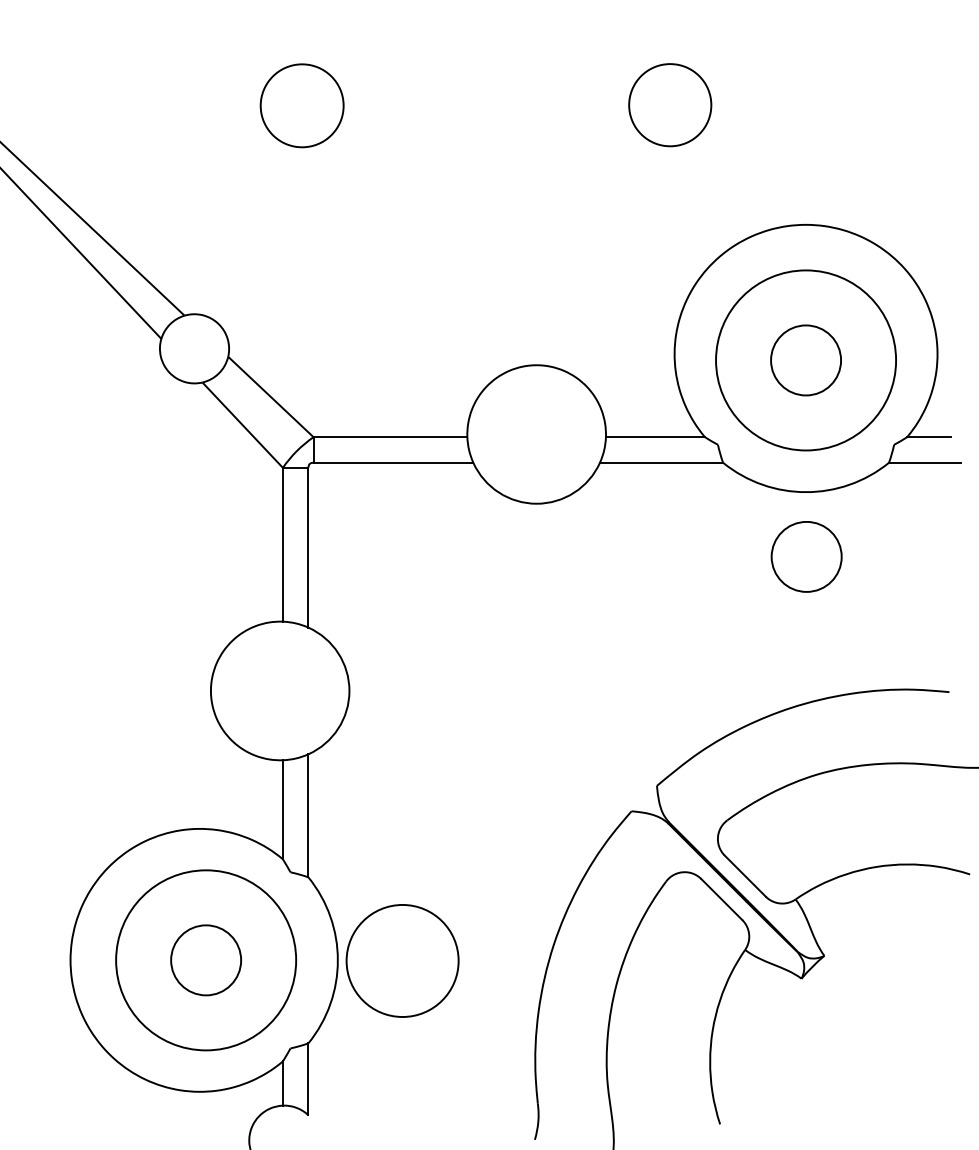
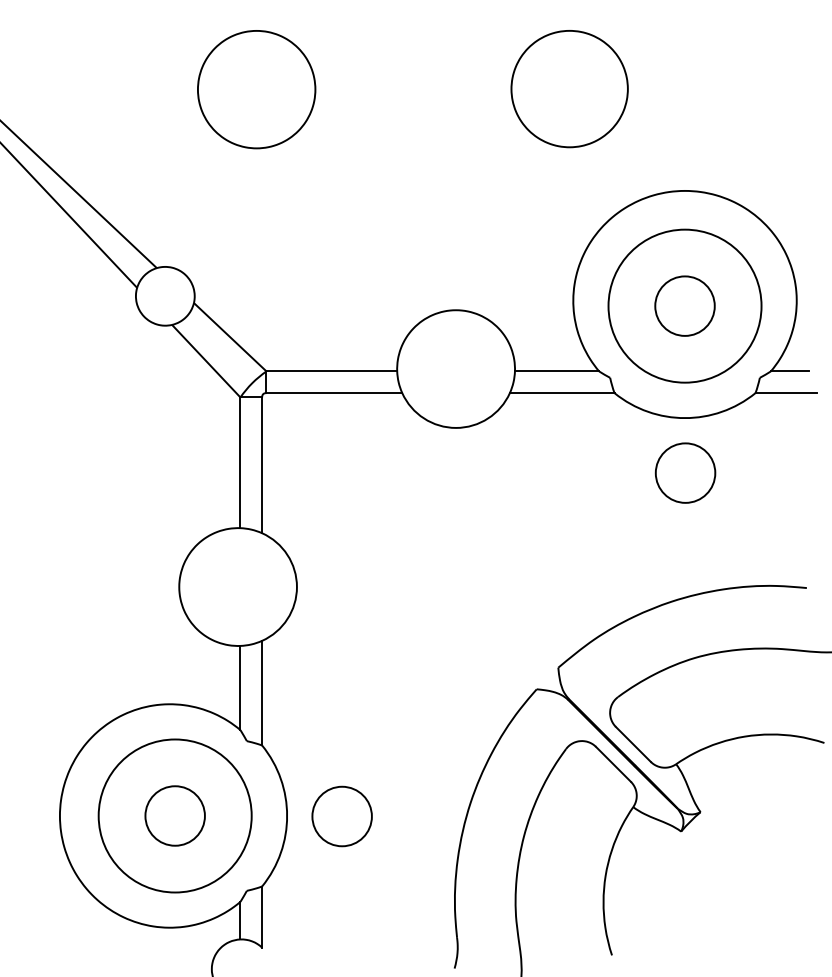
part: (301, 105) -> (256, 89), size x1.67
part: (670, 105) -> (569, 89), size x1.67
circle: (401, 960) -> (341, 816), size x0.62

